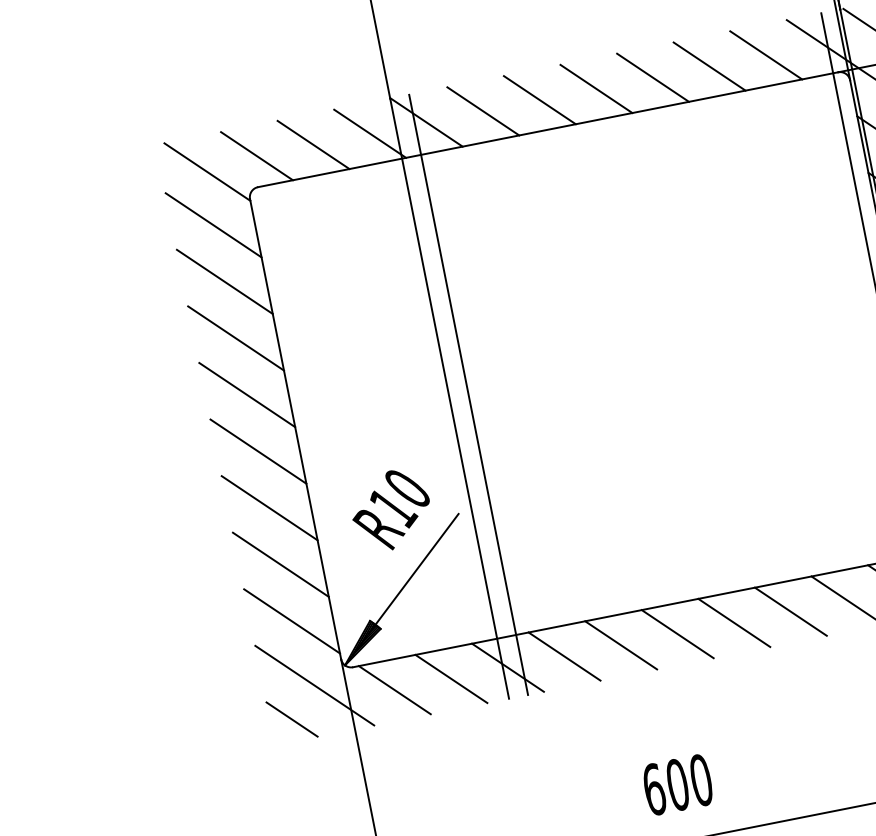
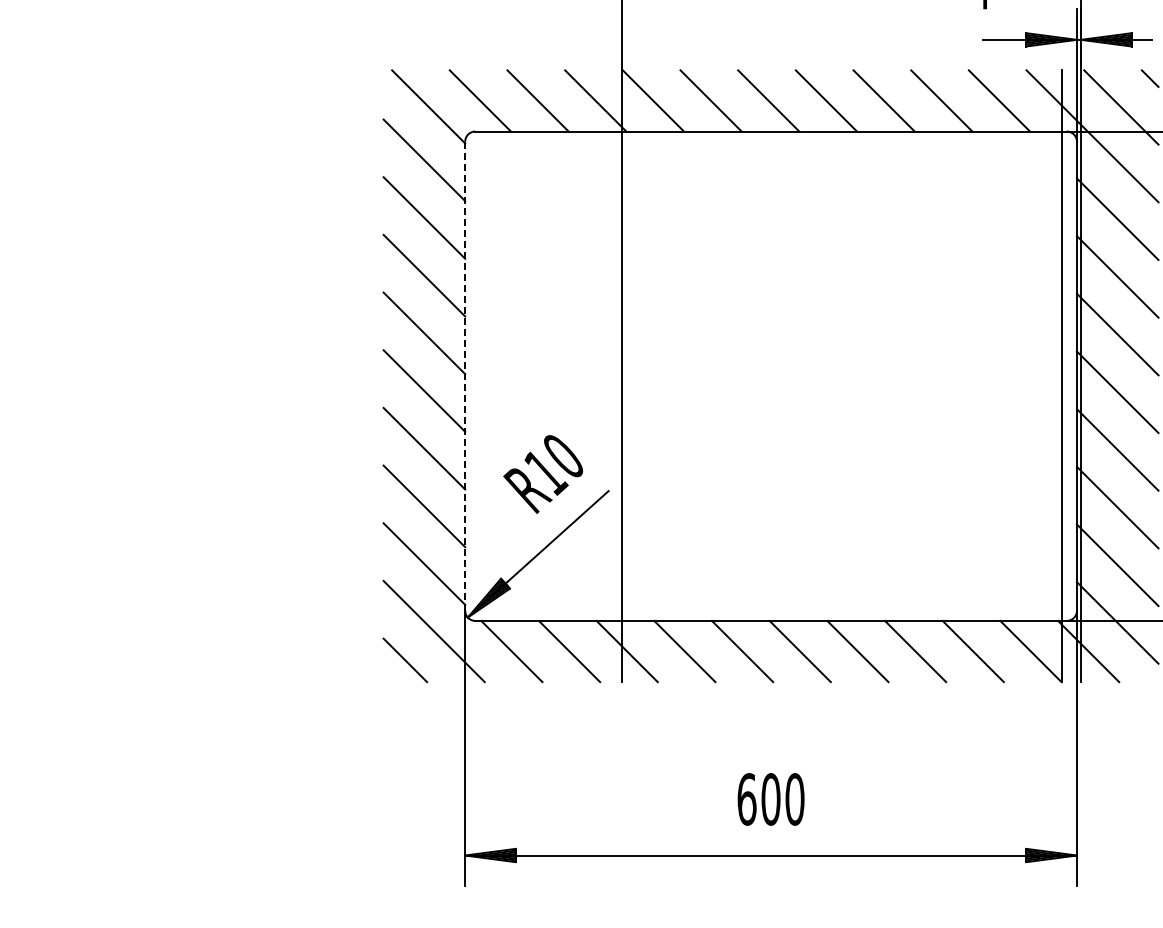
line: (468, 395) -> (641, 376), removed
line: (295, 429) -> (465, 376), solid -> dashed

